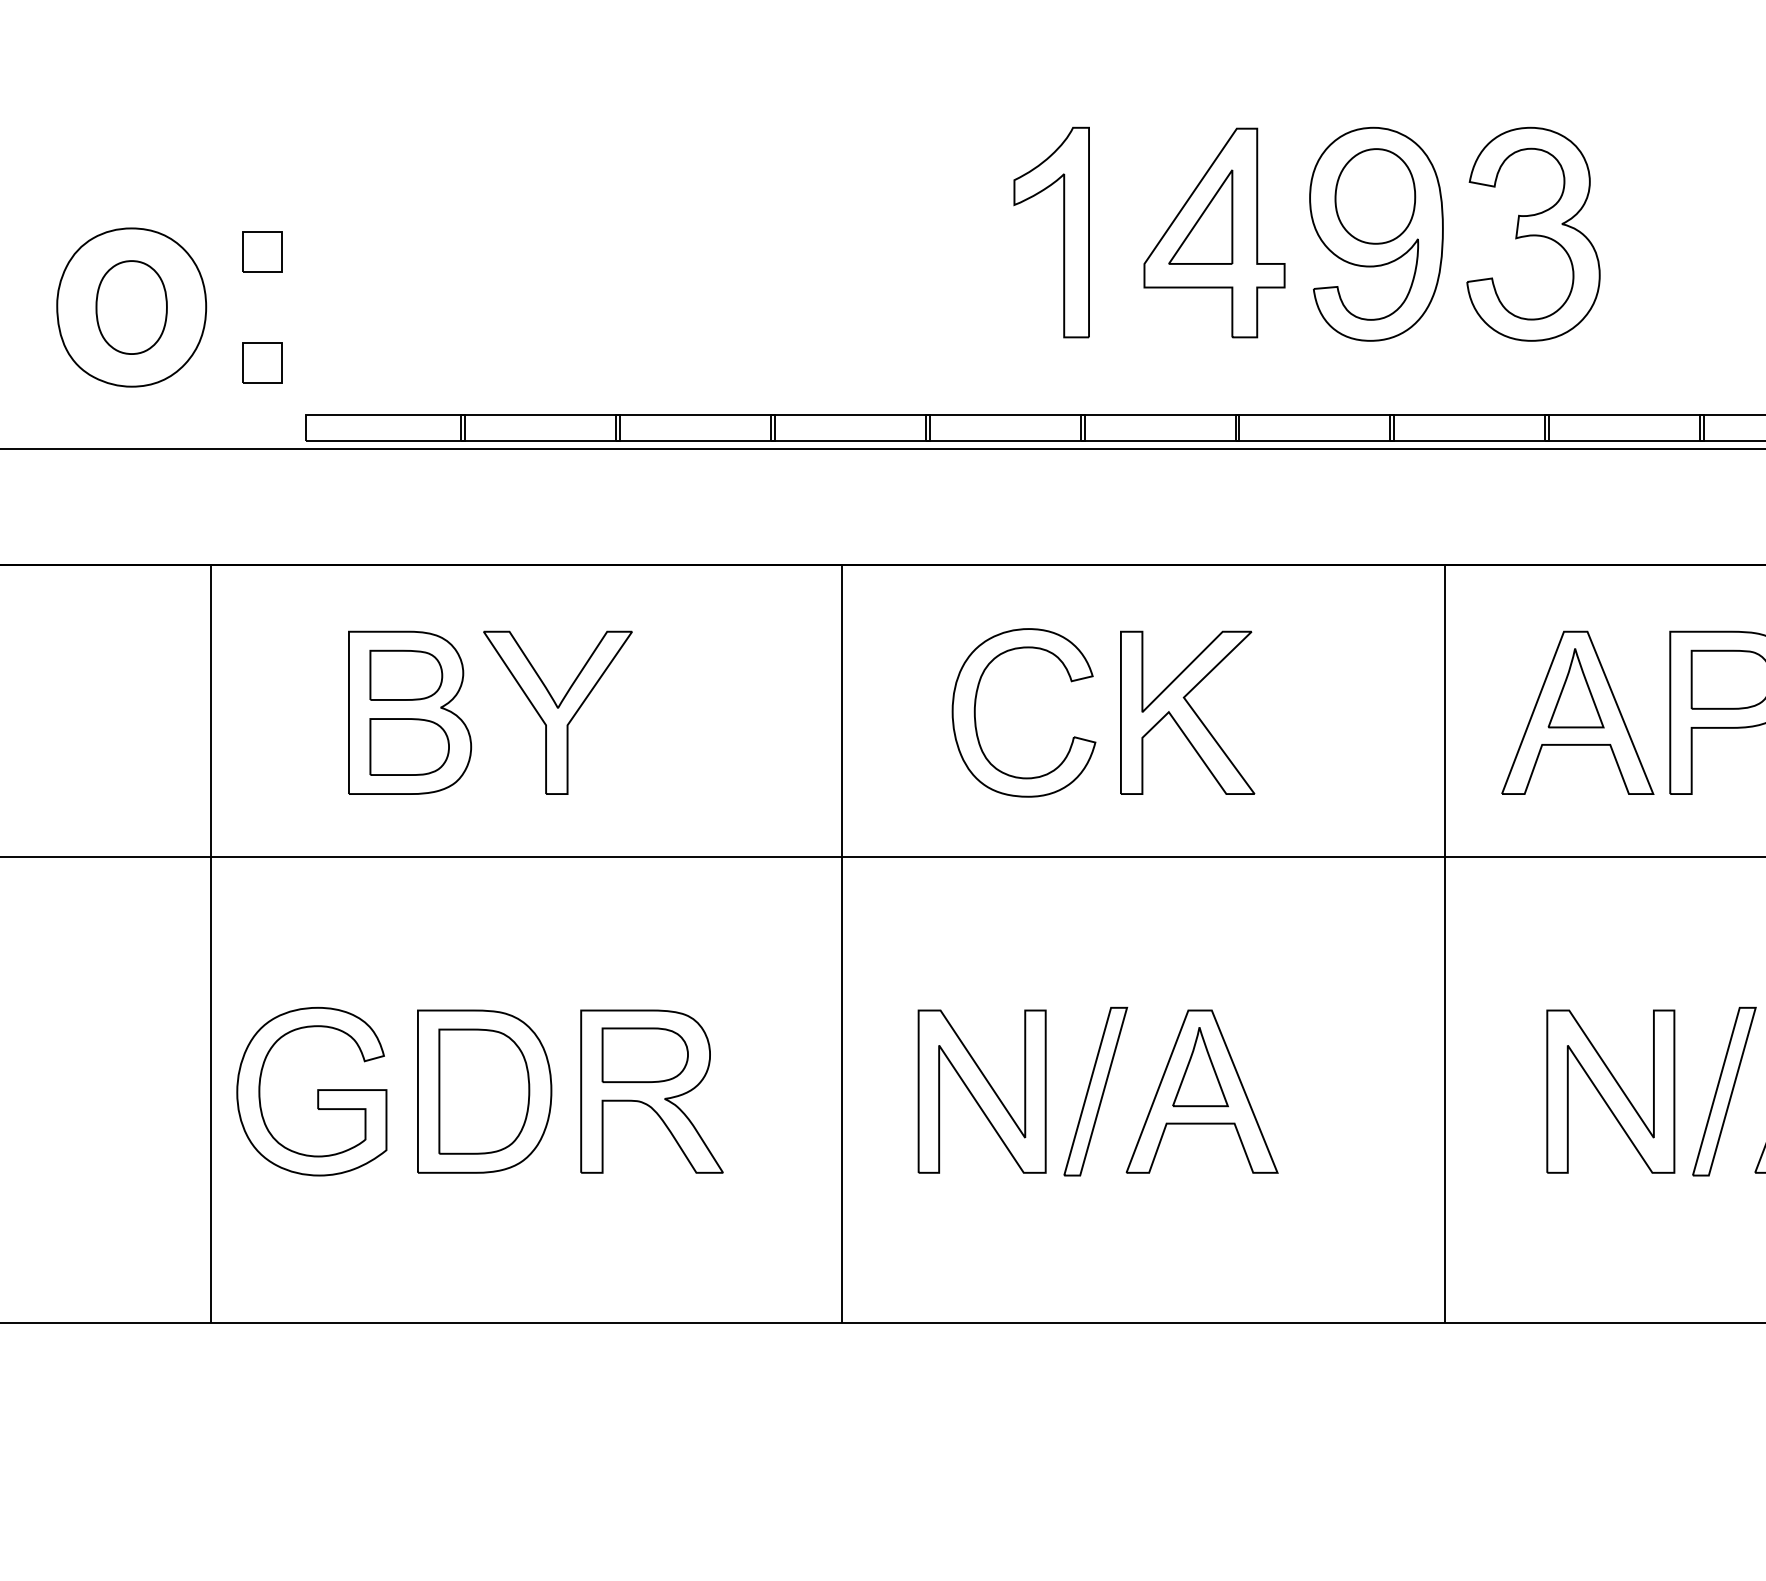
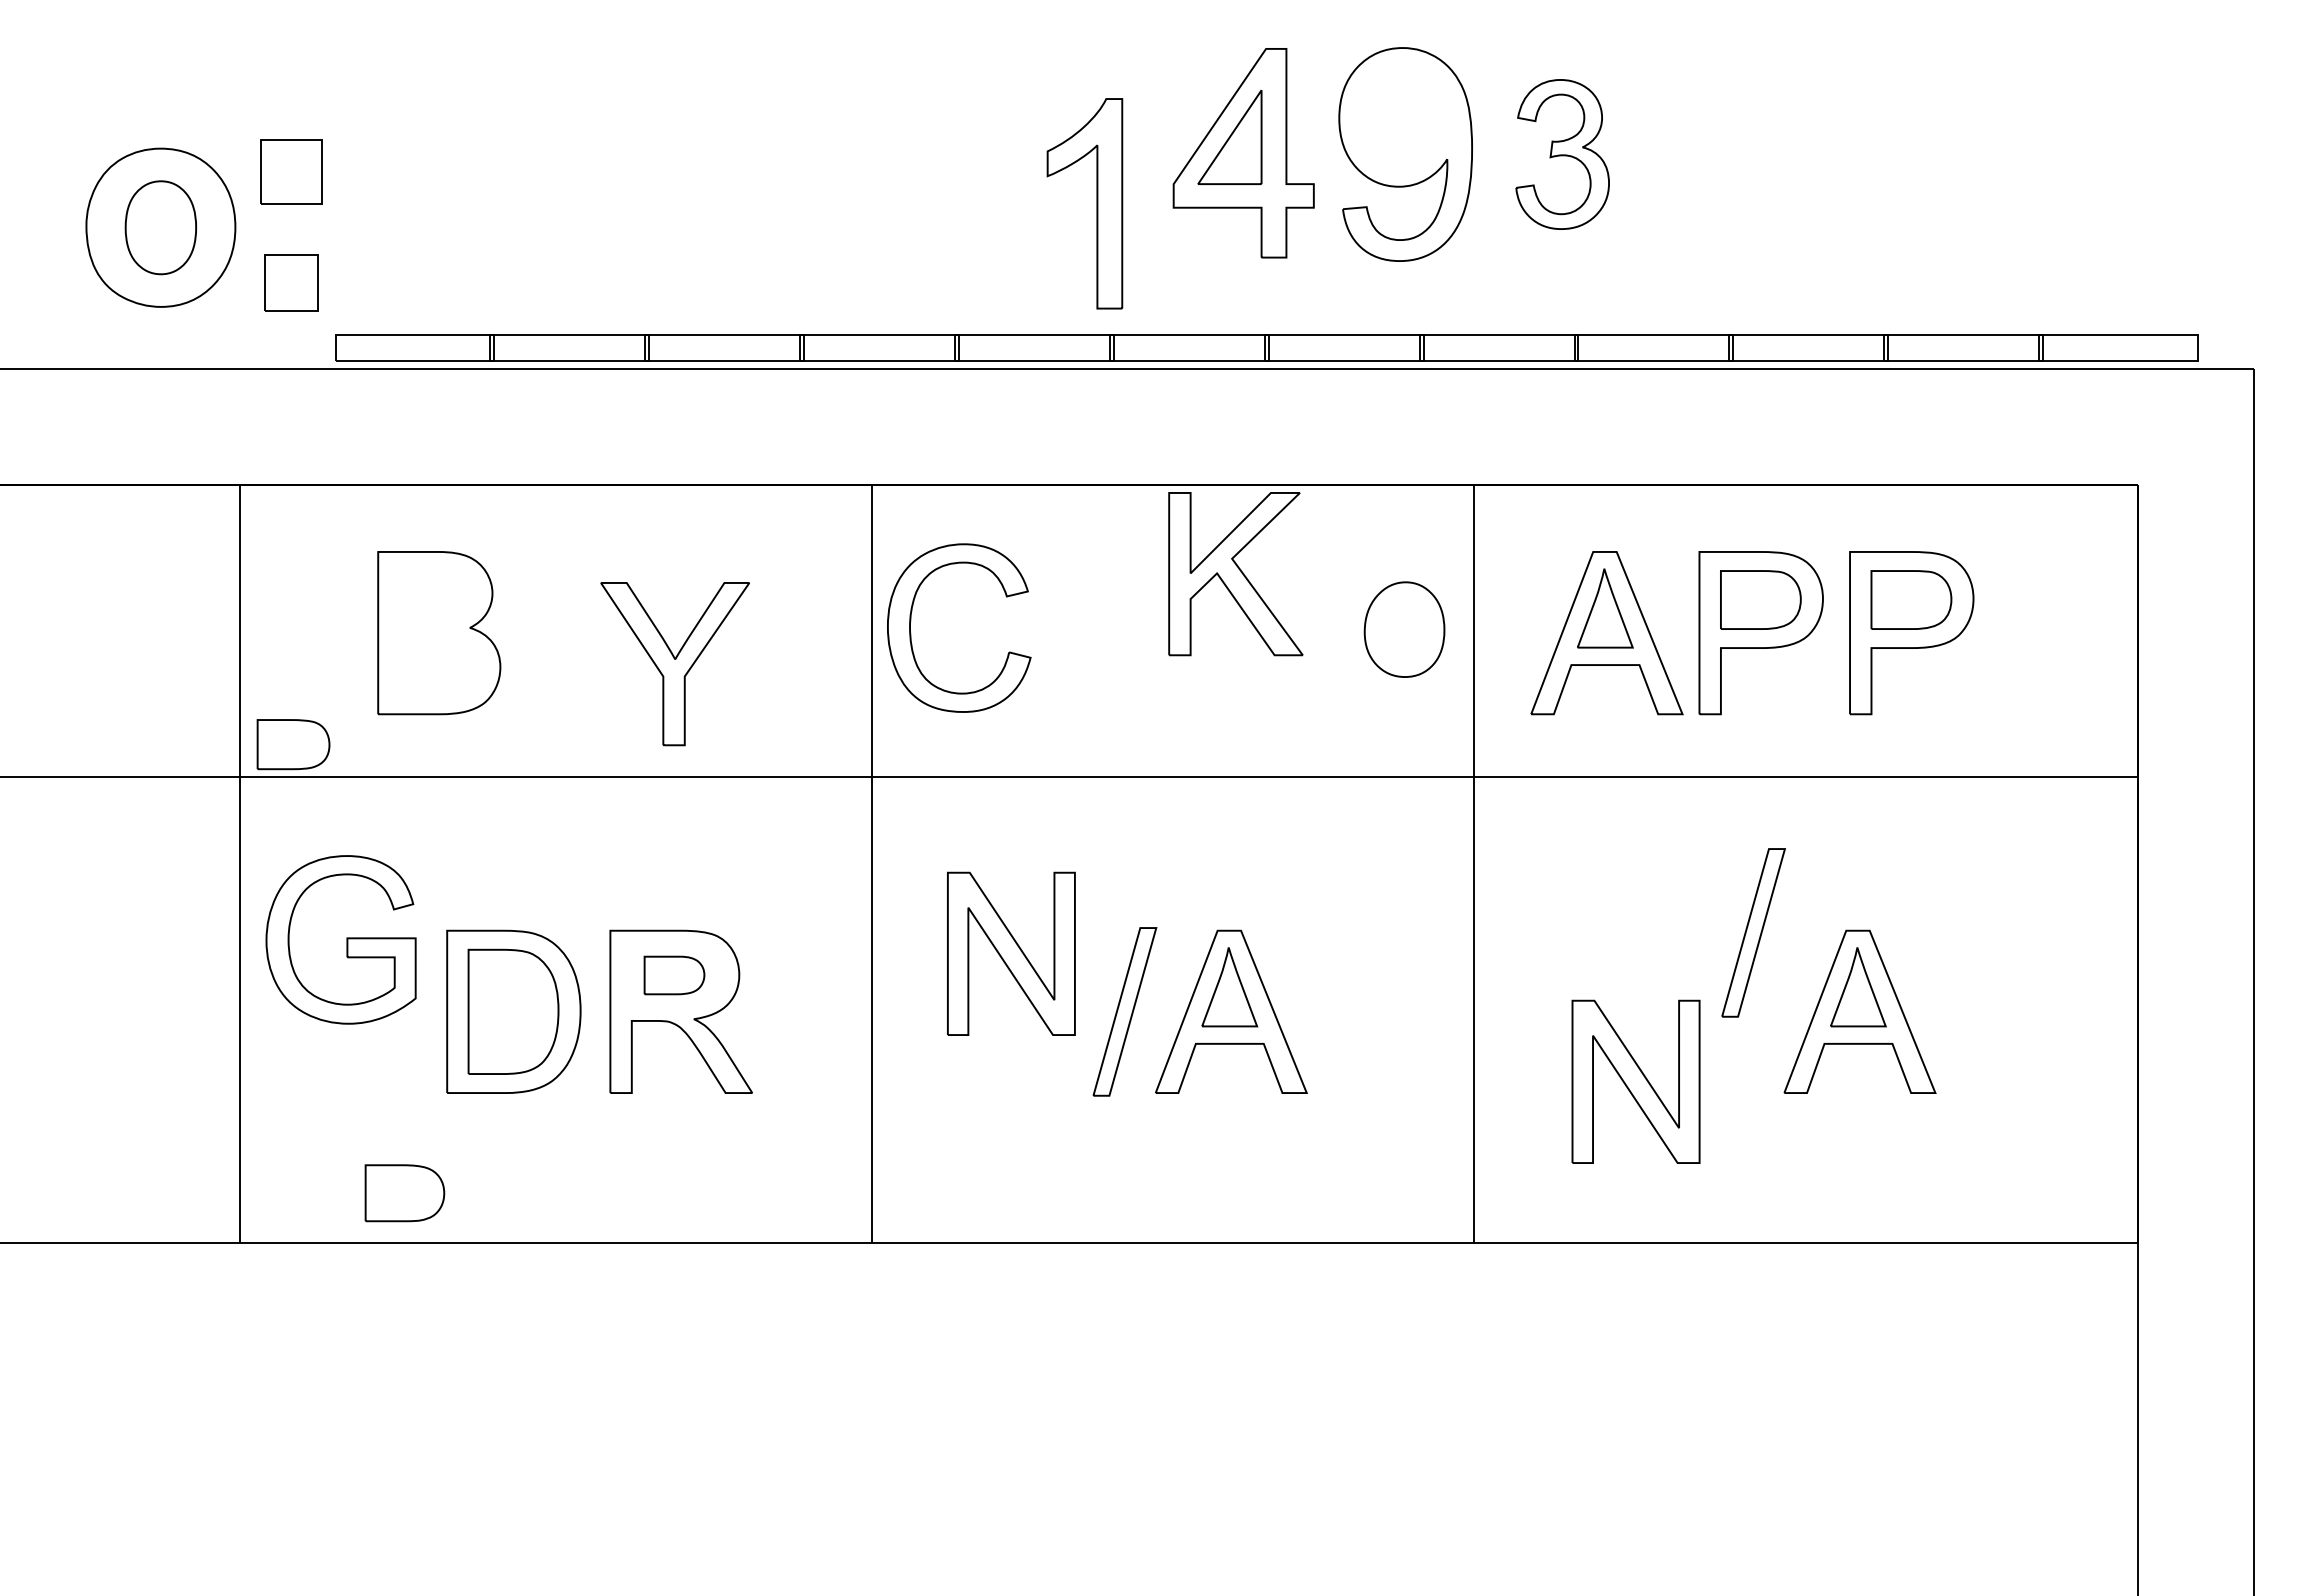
part: (1375, 196) -> (1404, 629), moved
part: (1063, 232) -> (1096, 203), moved
part: (1533, 234) -> (1562, 154), size x0.7
part: (262, 251) -> (291, 171), size x1.6
part: (262, 362) -> (291, 282), size x1.4
part: (406, 675) -> (293, 744), moved
part: (976, 706) -> (911, 621), moved
part: (557, 713) -> (674, 664), moved
part: (1187, 713) -> (1235, 574), moved
part: (409, 747) -> (404, 1193), moved
part: (645, 1055) -> (674, 975), size x0.7
part: (311, 1091) -> (340, 939), moved
part: (982, 1091) -> (1011, 953), moved
part: (1610, 1091) -> (1635, 1081), moved
part: (1724, 1091) -> (1753, 932), moved

